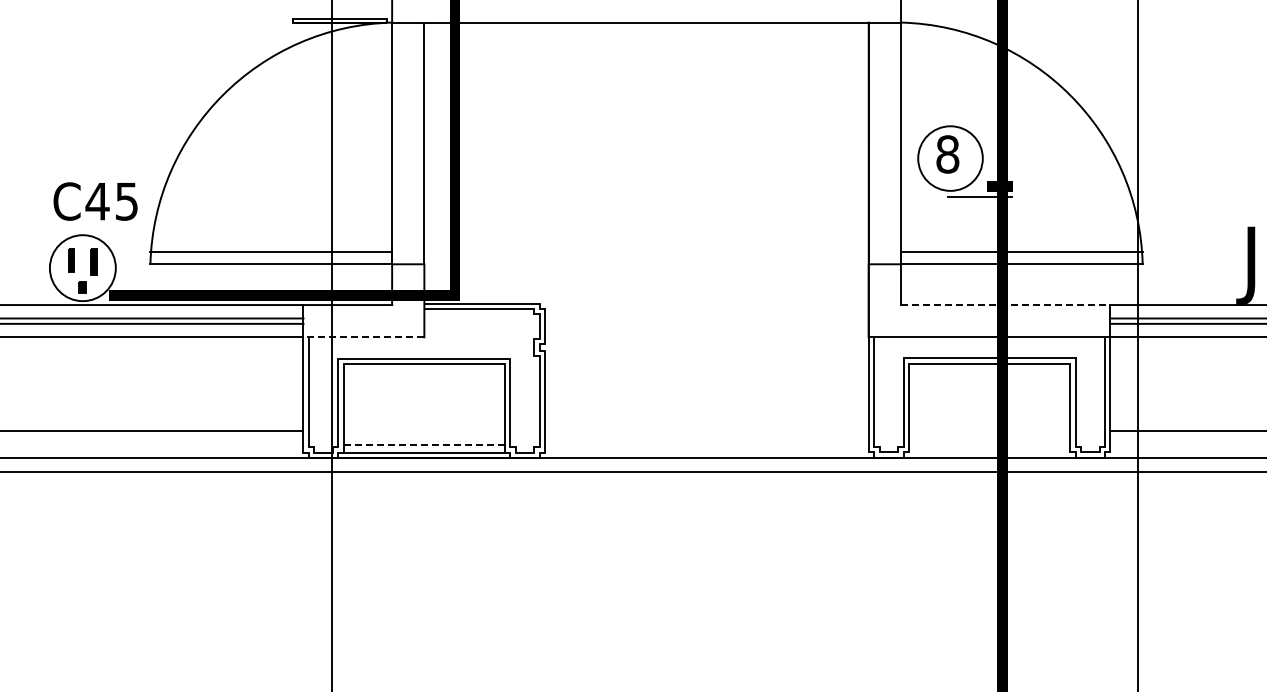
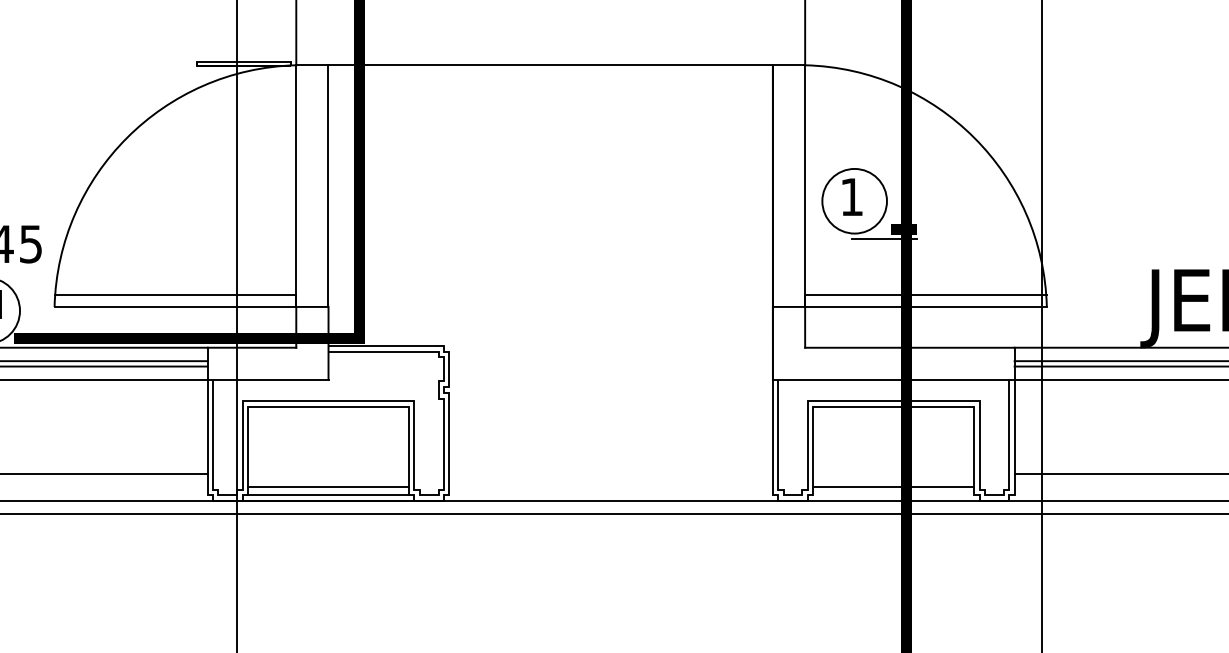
text: (947, 154) -> (851, 197), 8 -> 1
line: (1005, 305) -> (909, 348), dashed -> solid
line: (363, 337) -> (267, 380), dashed -> solid
line: (424, 444) -> (328, 487), dashed -> solid
line: (989, 444) -> (893, 487), added

